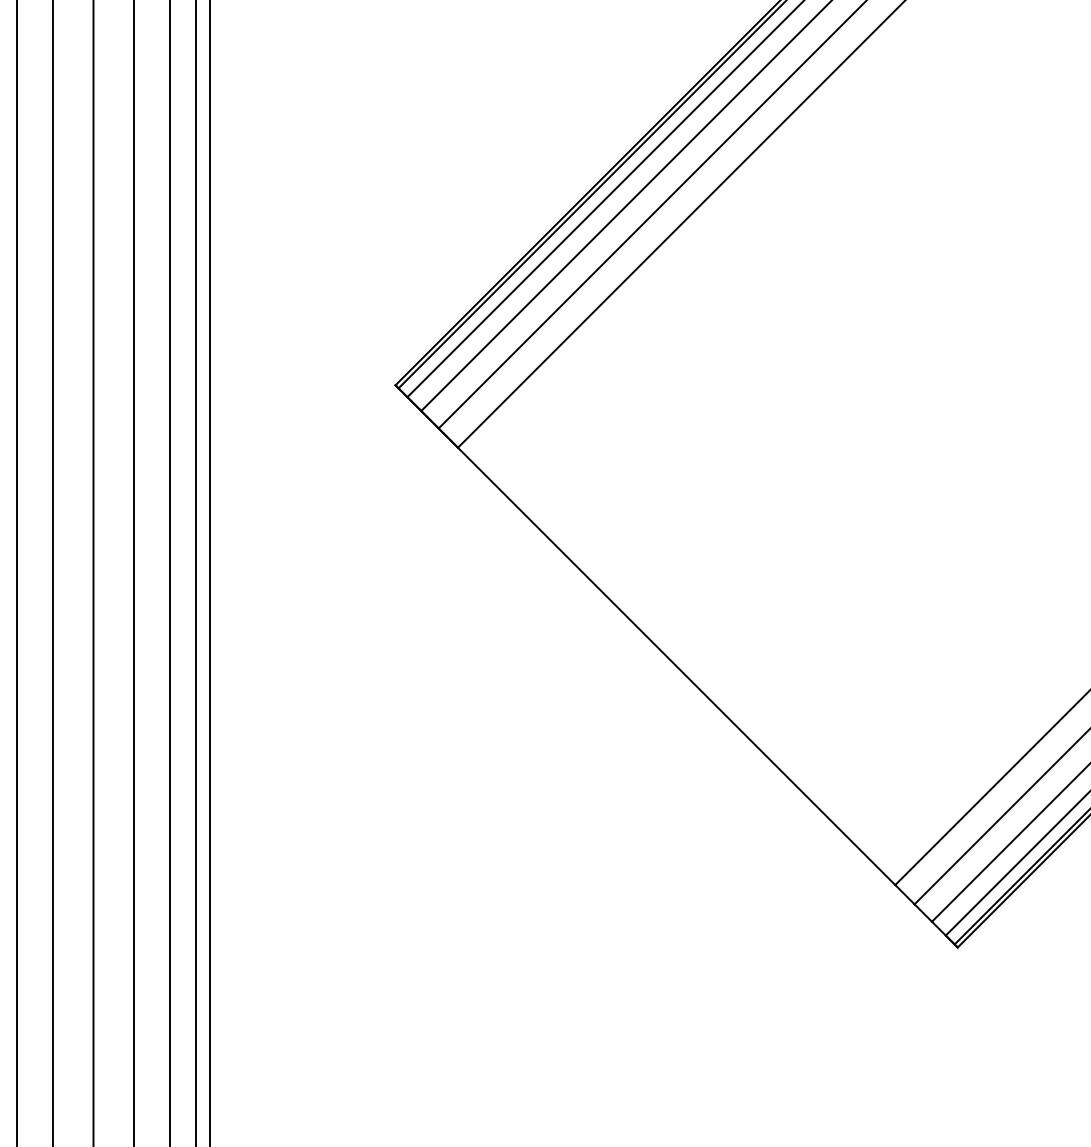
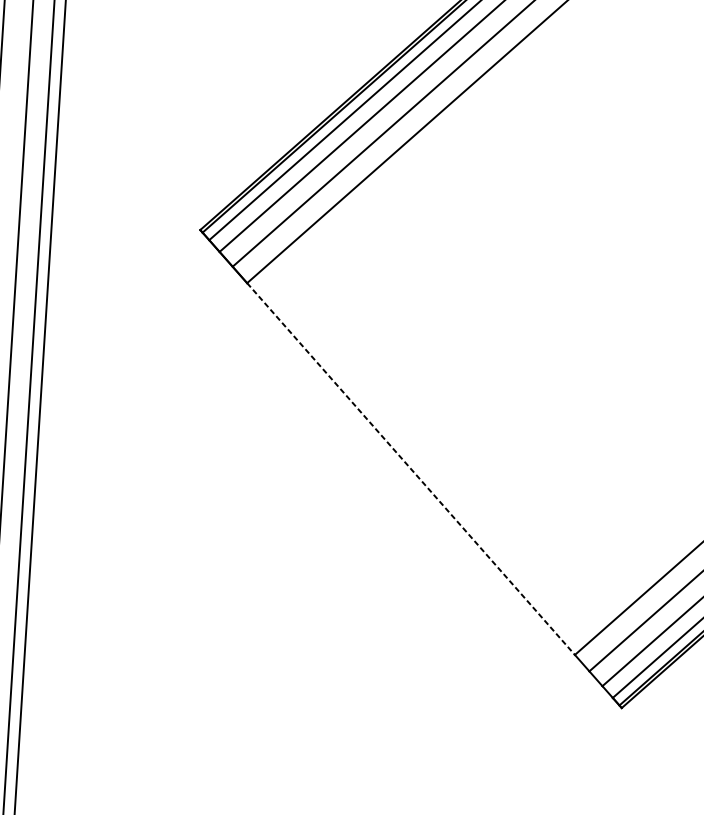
line: (676, 666) -> (410, 469), solid -> dashed

